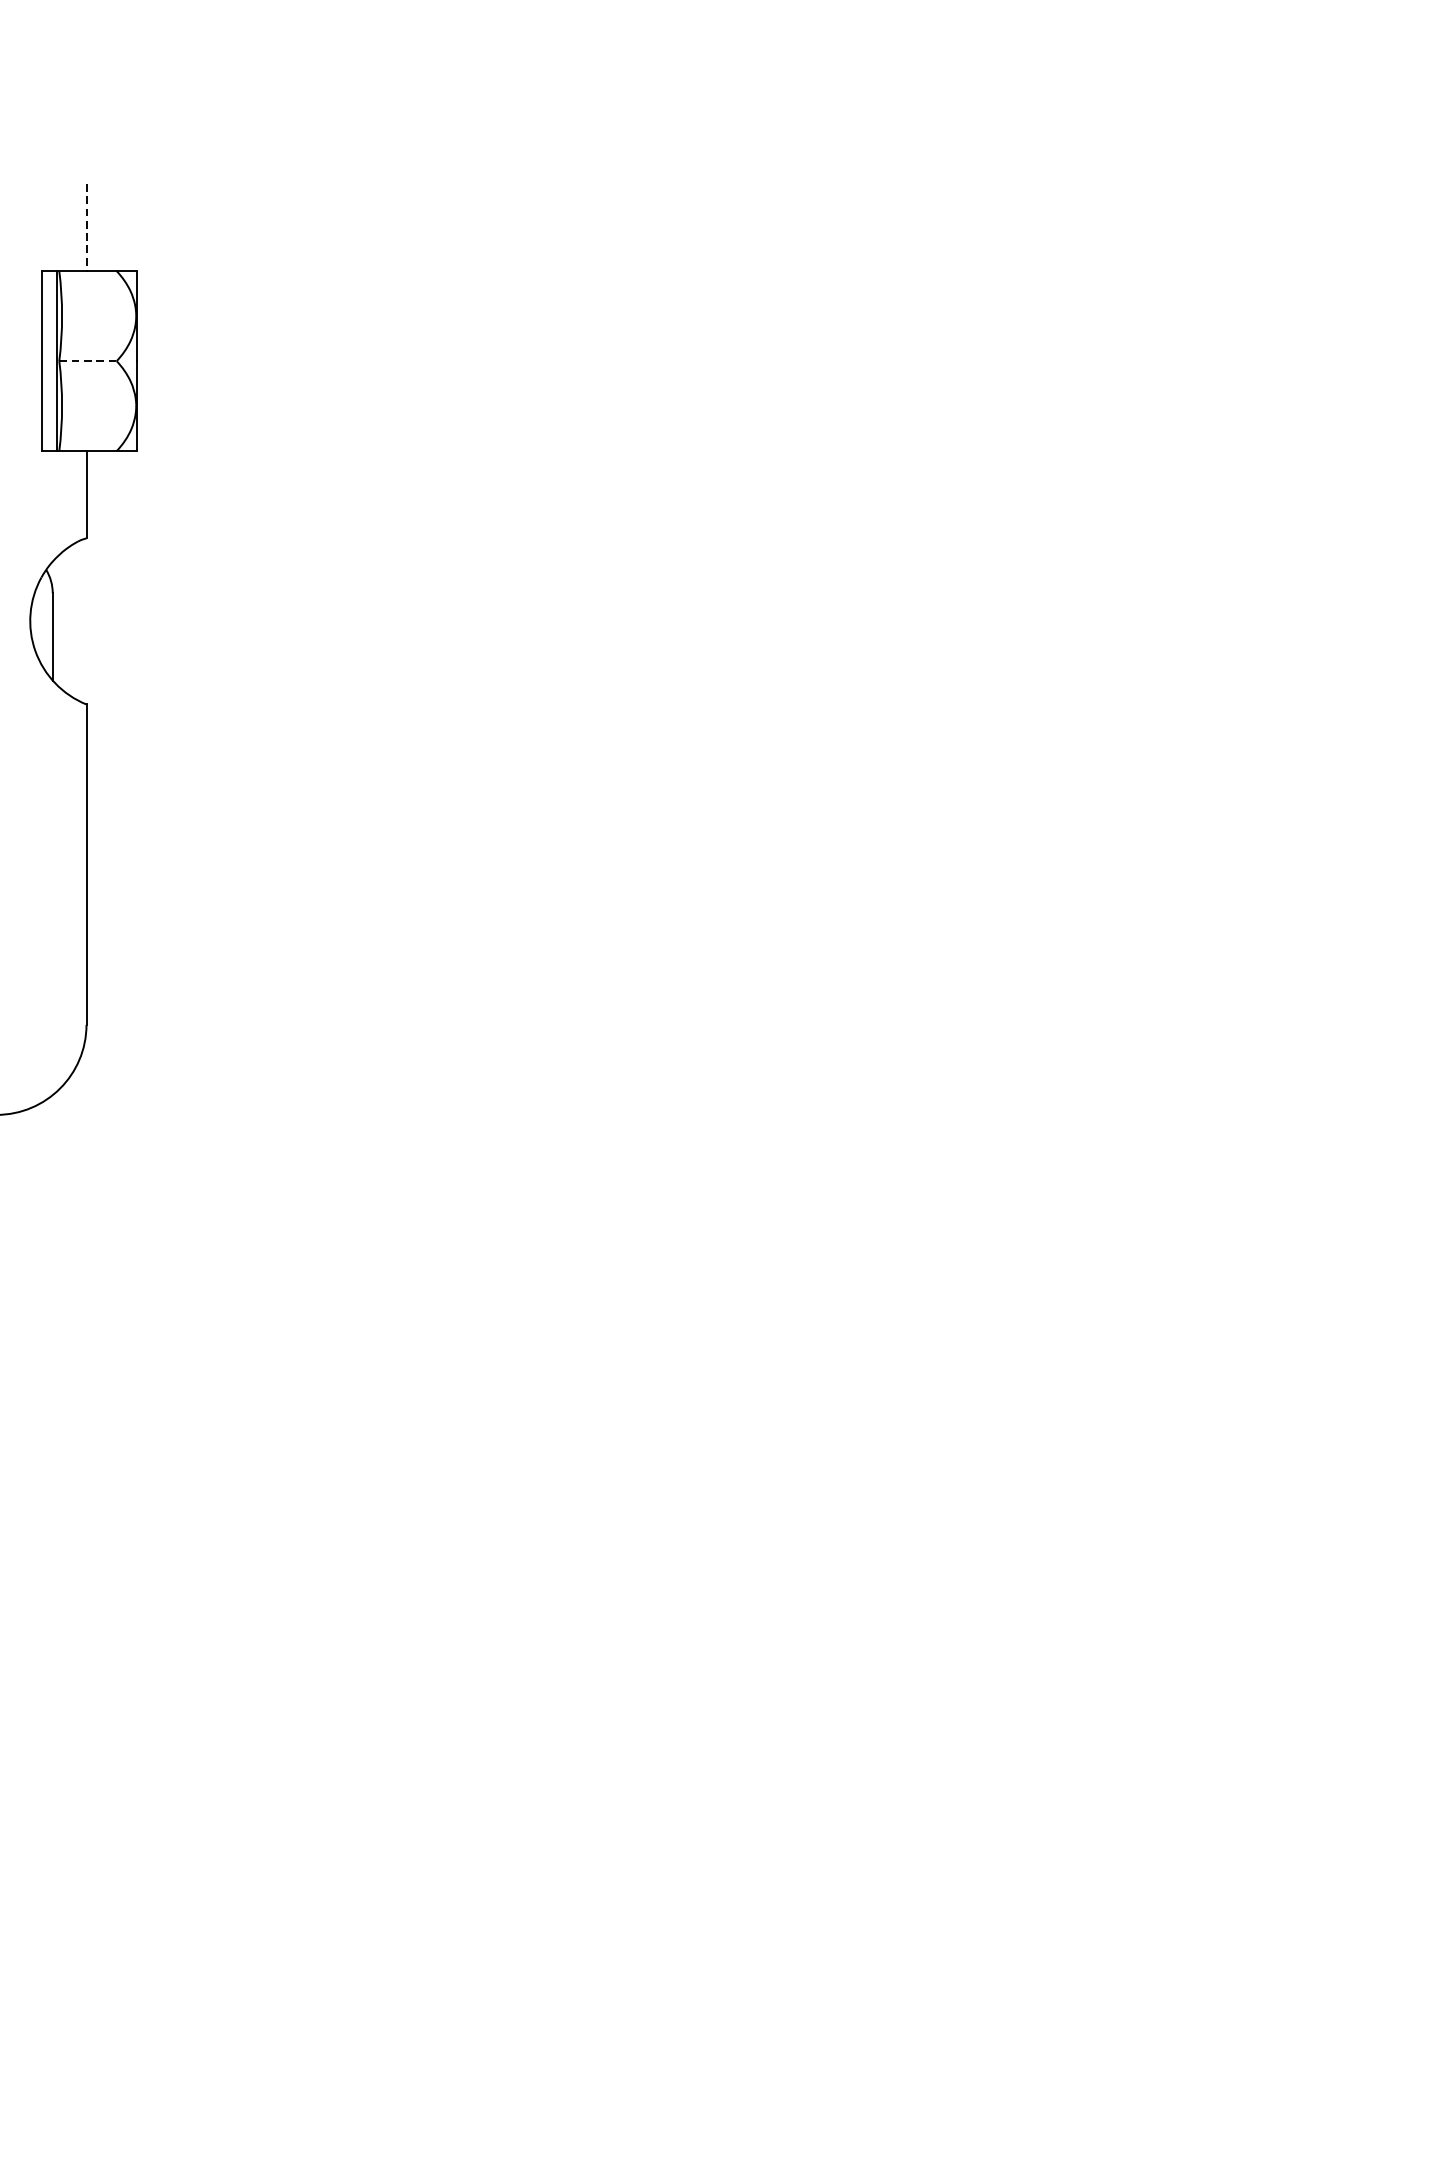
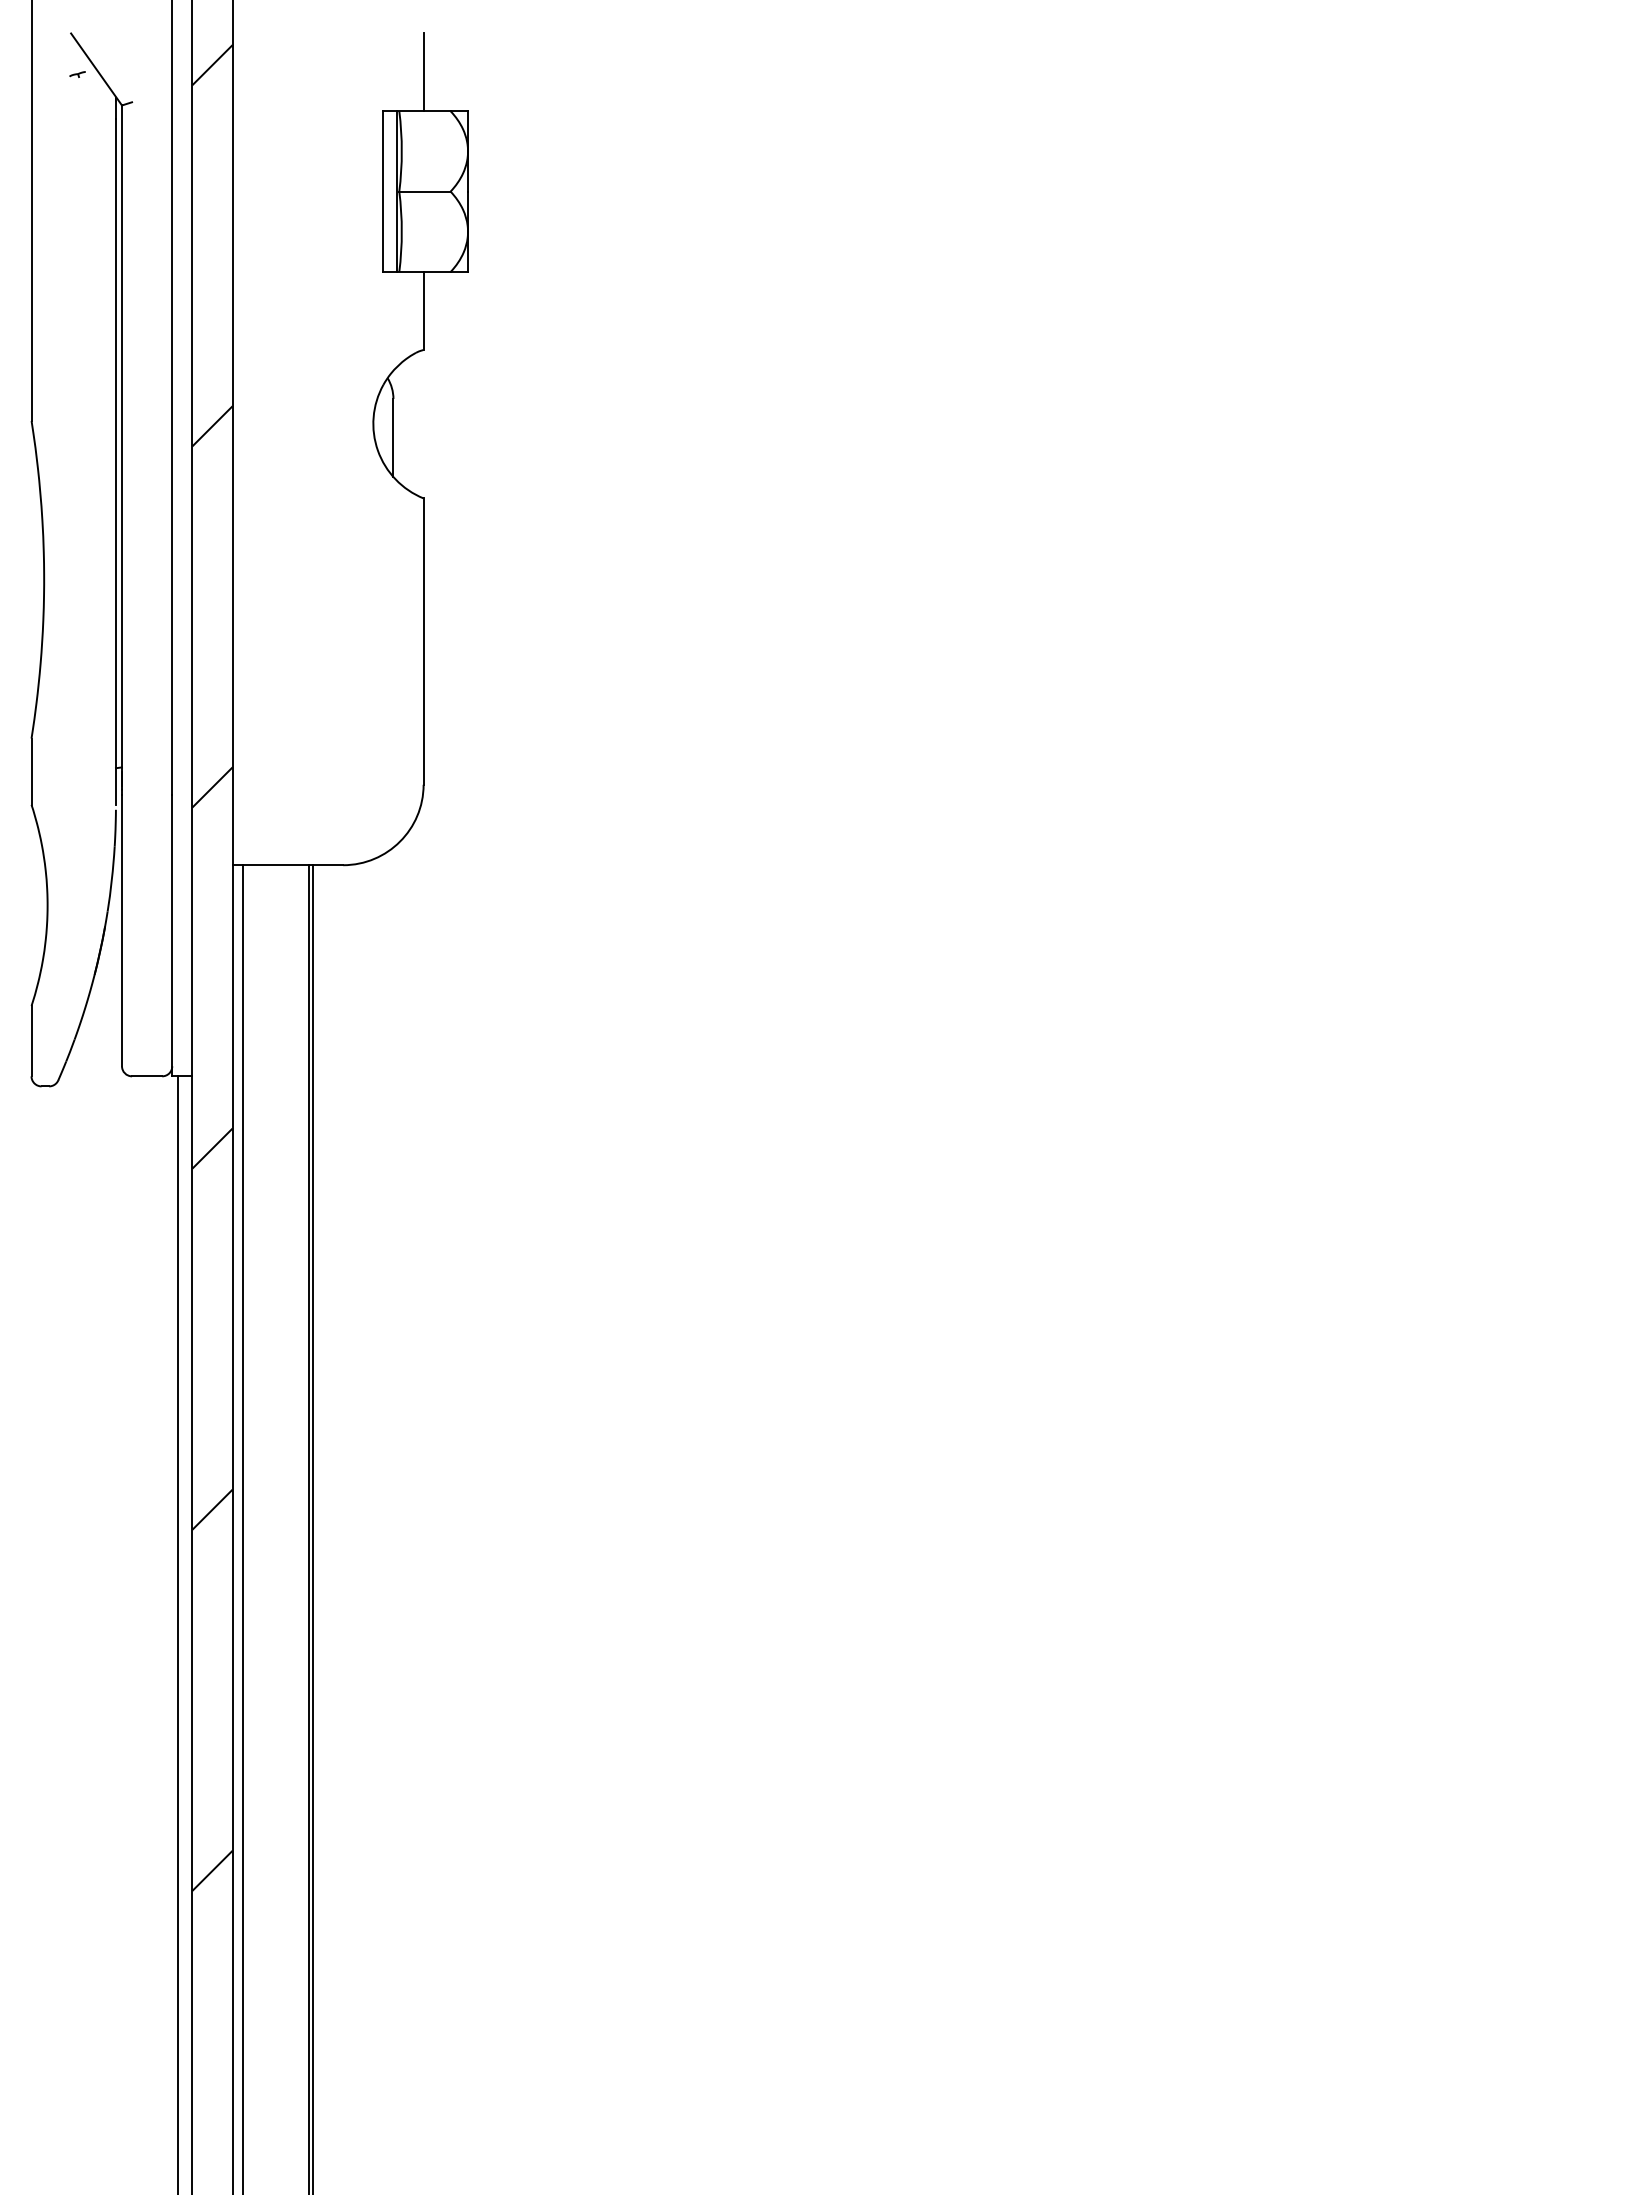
line: (86, 227) -> (423, 72), dashed -> solid
line: (87, 361) -> (424, 191), dashed -> solid

